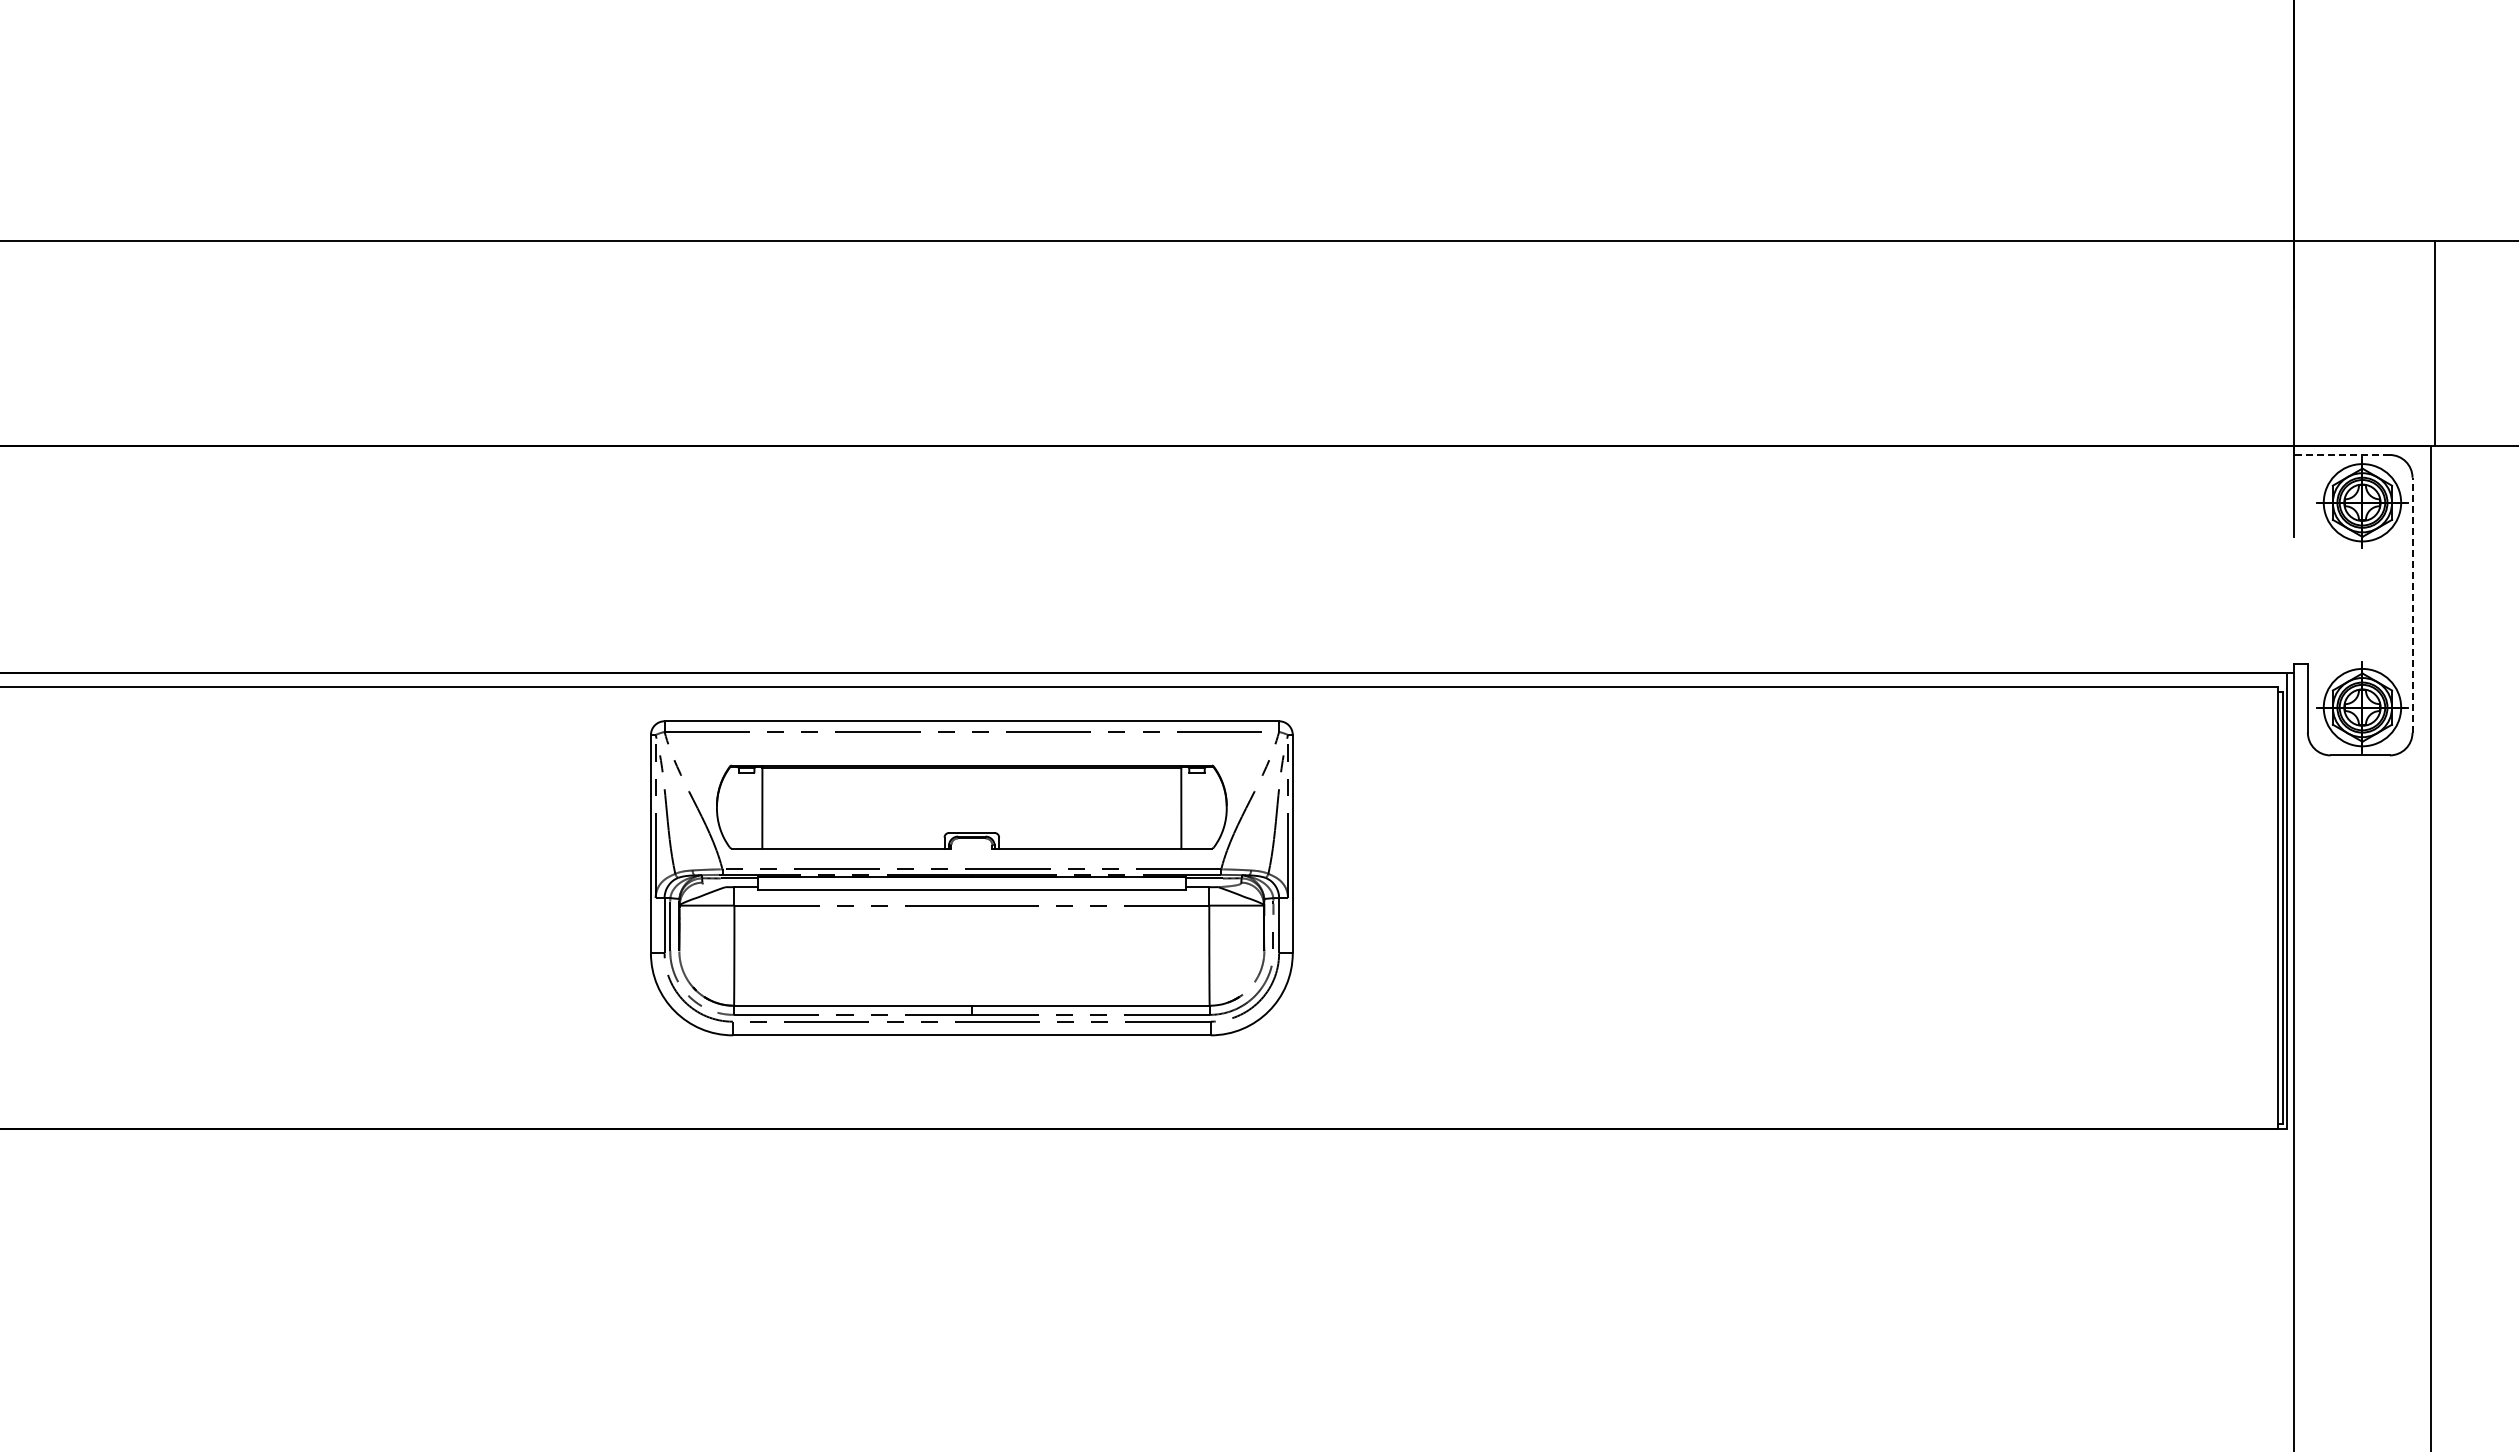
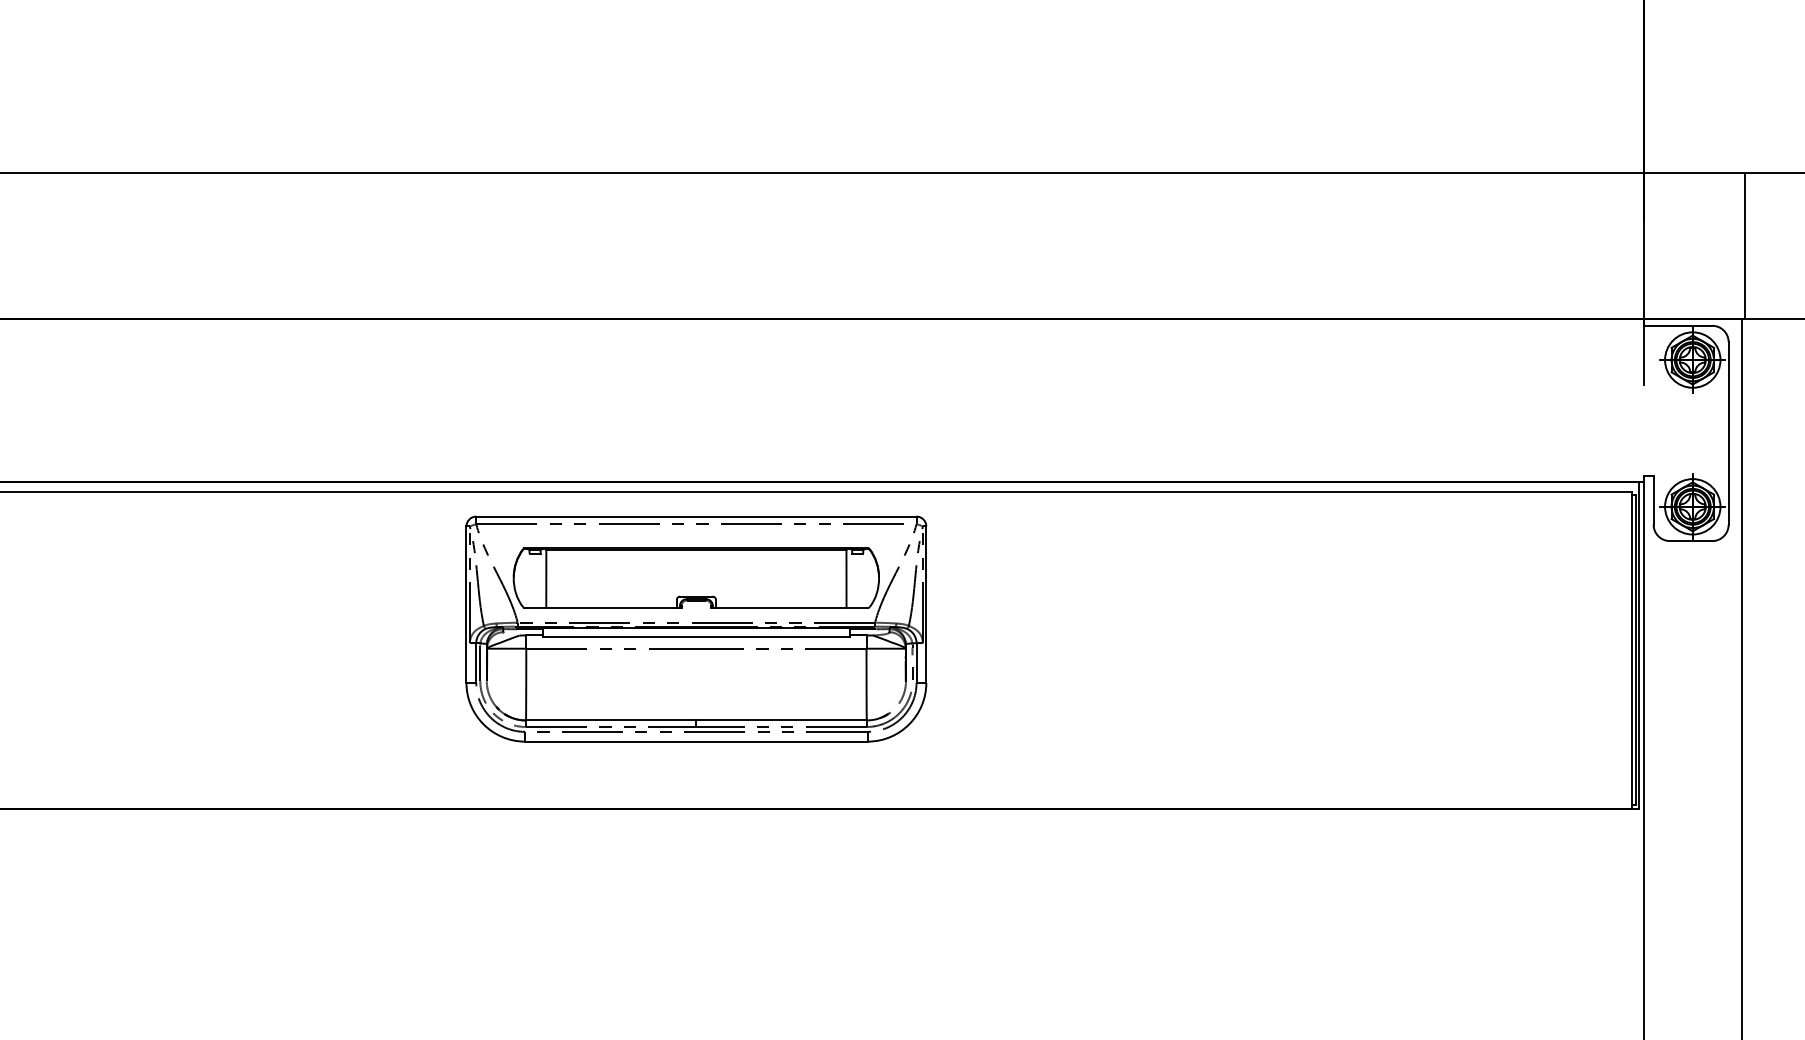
line: (2341, 454) -> (1677, 325), dashed -> solid
line: (2412, 604) -> (1728, 432), dashed -> solid

